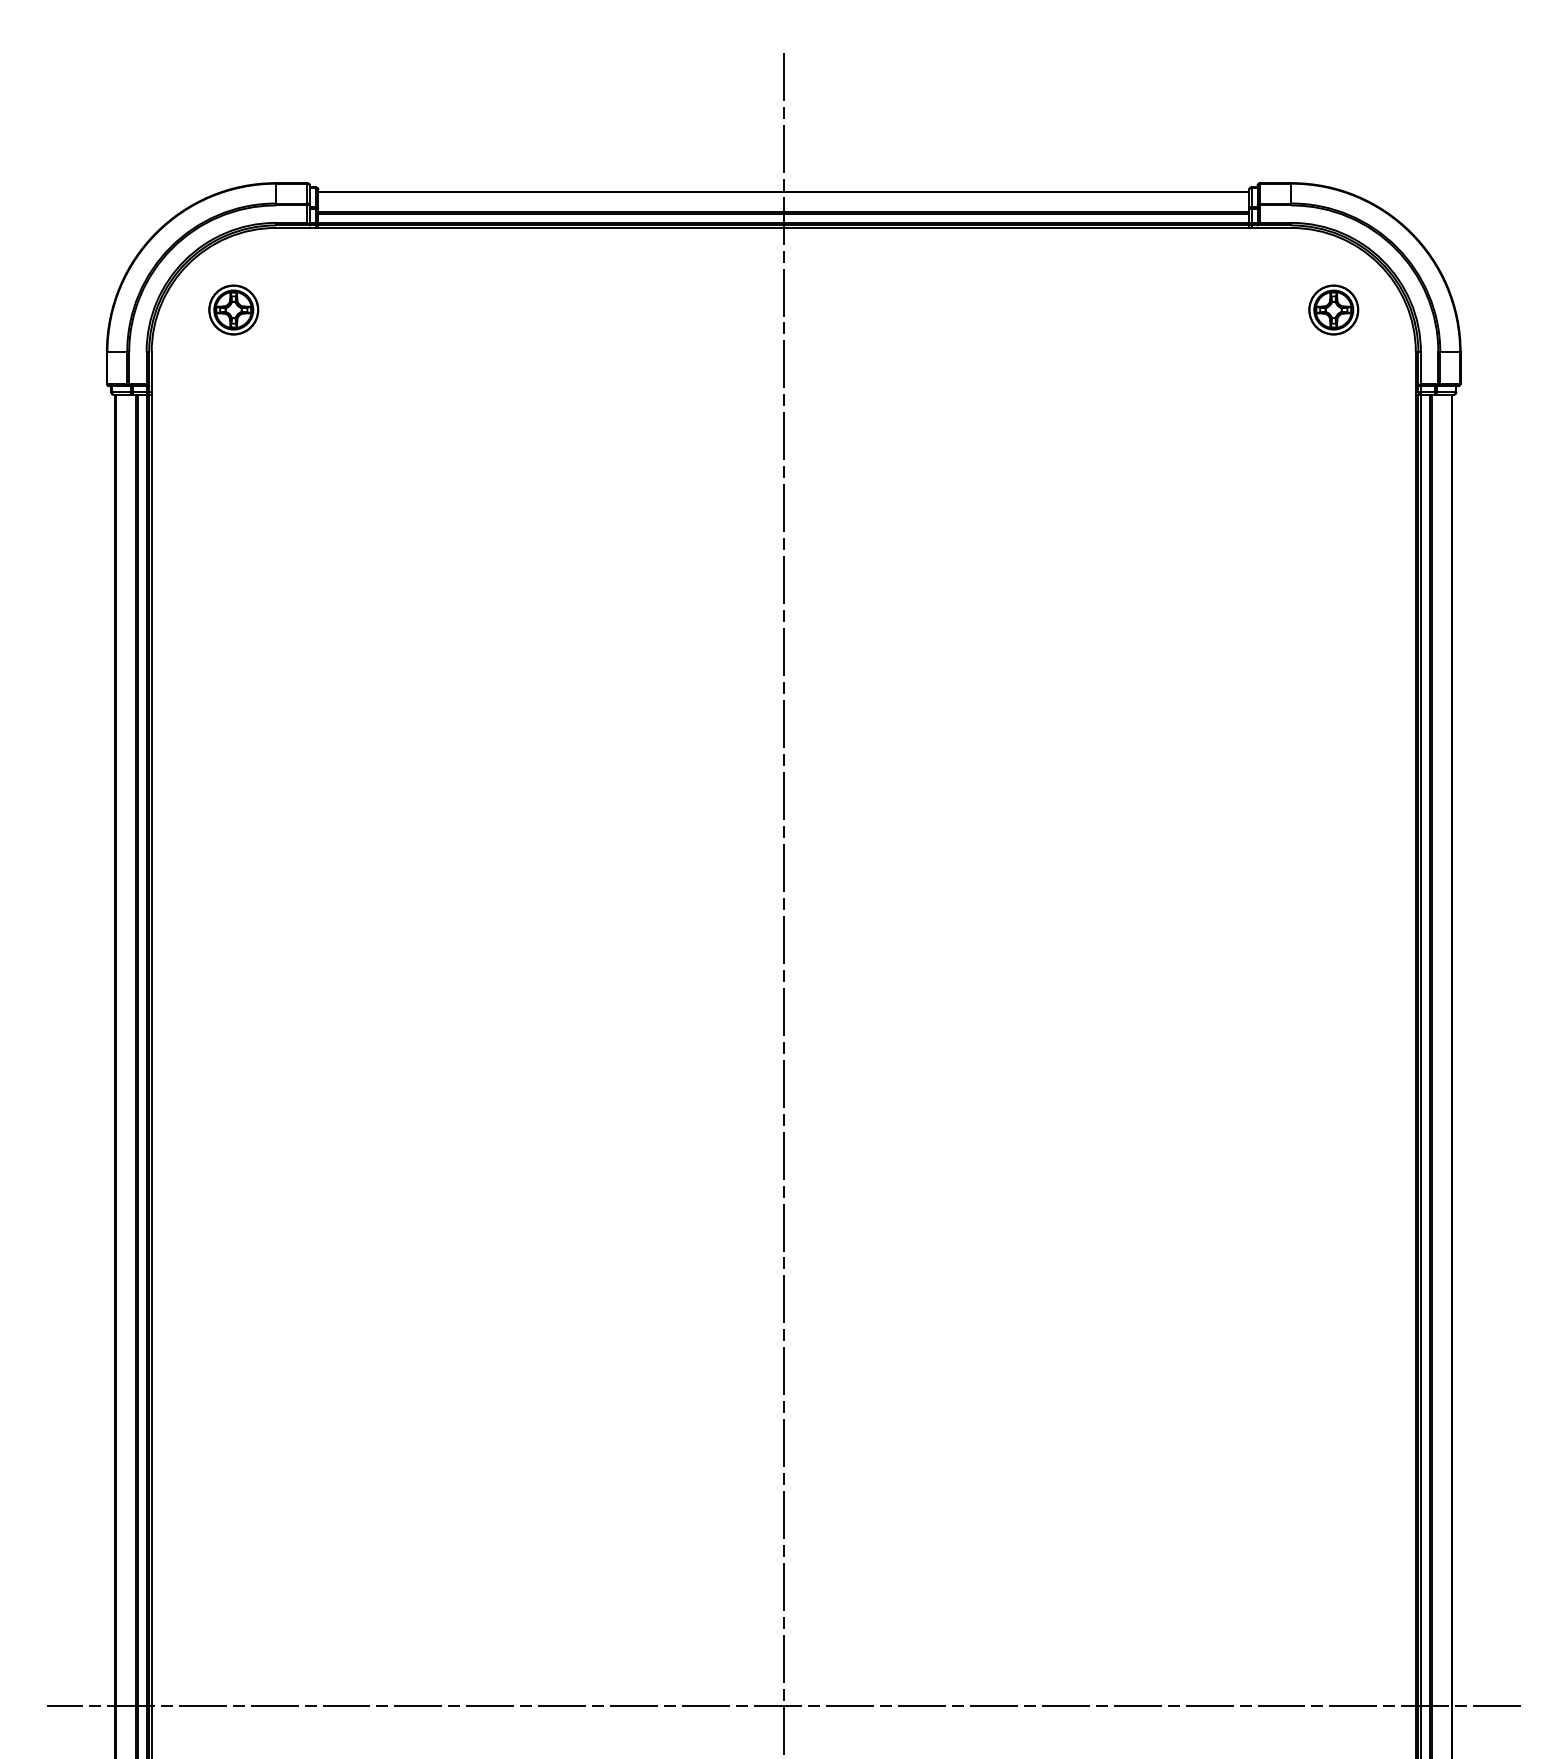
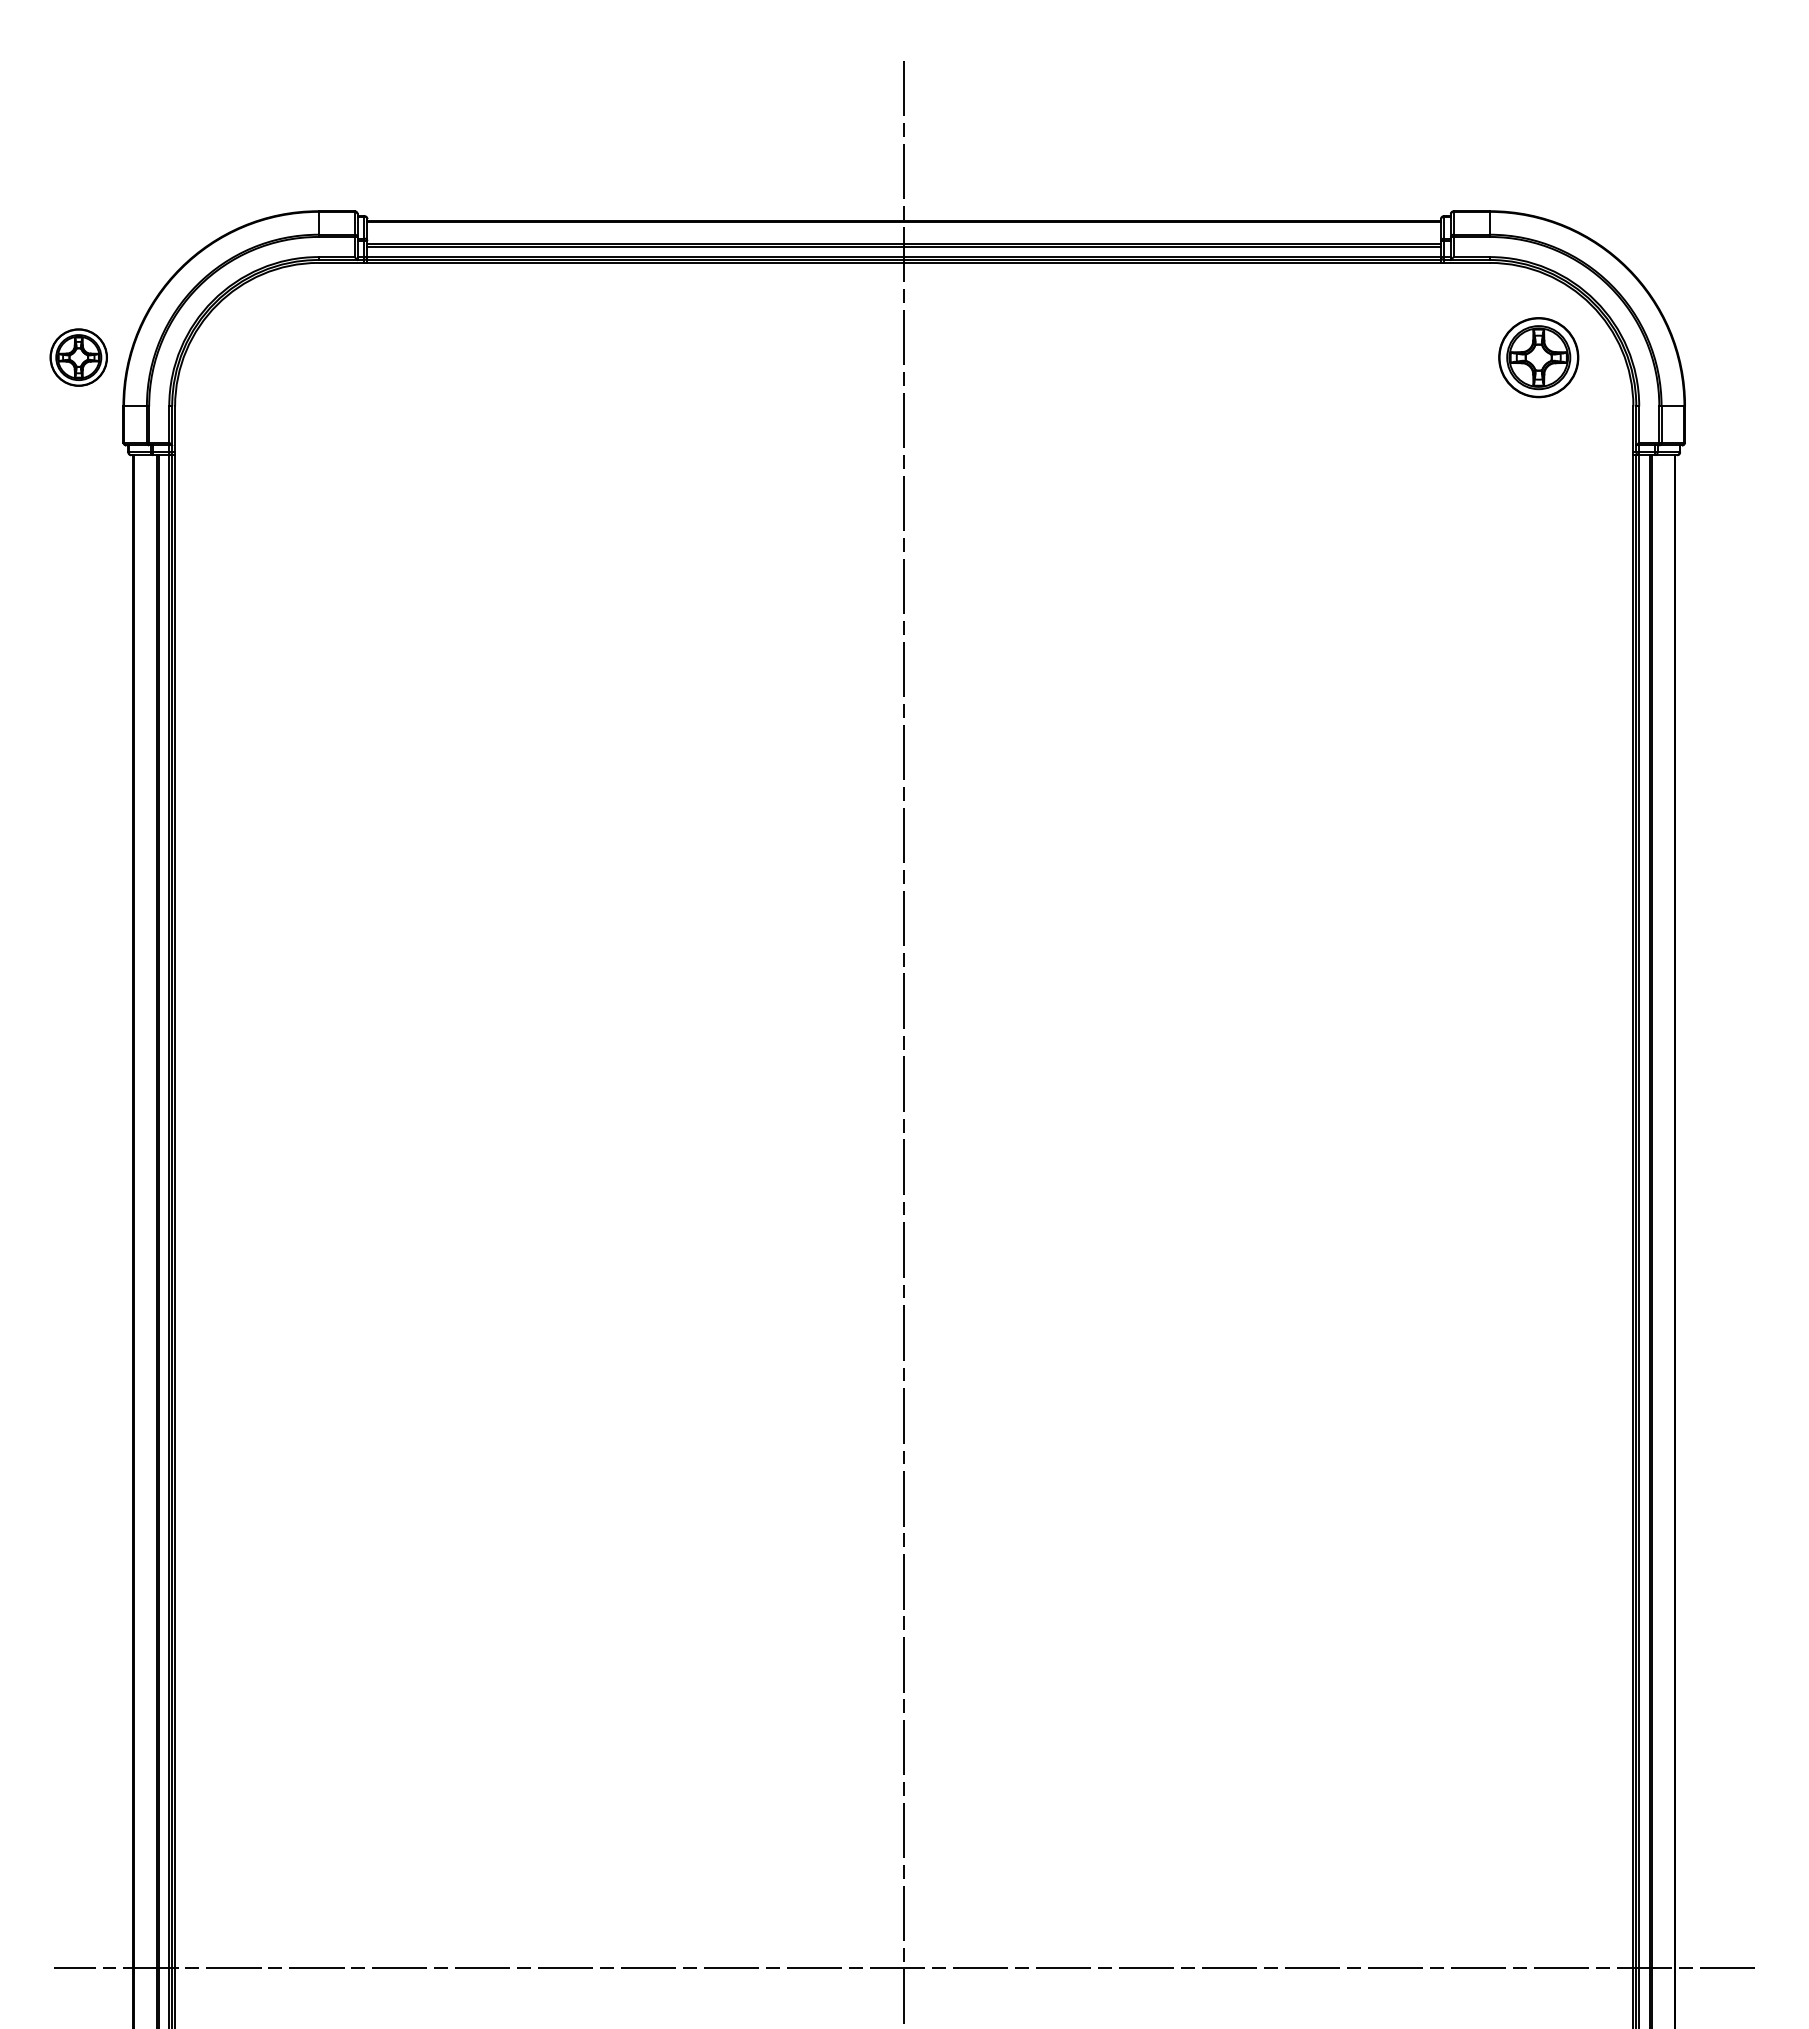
part: (233, 309) -> (78, 357), moved
part: (1333, 309) -> (1538, 357), size x1.4

